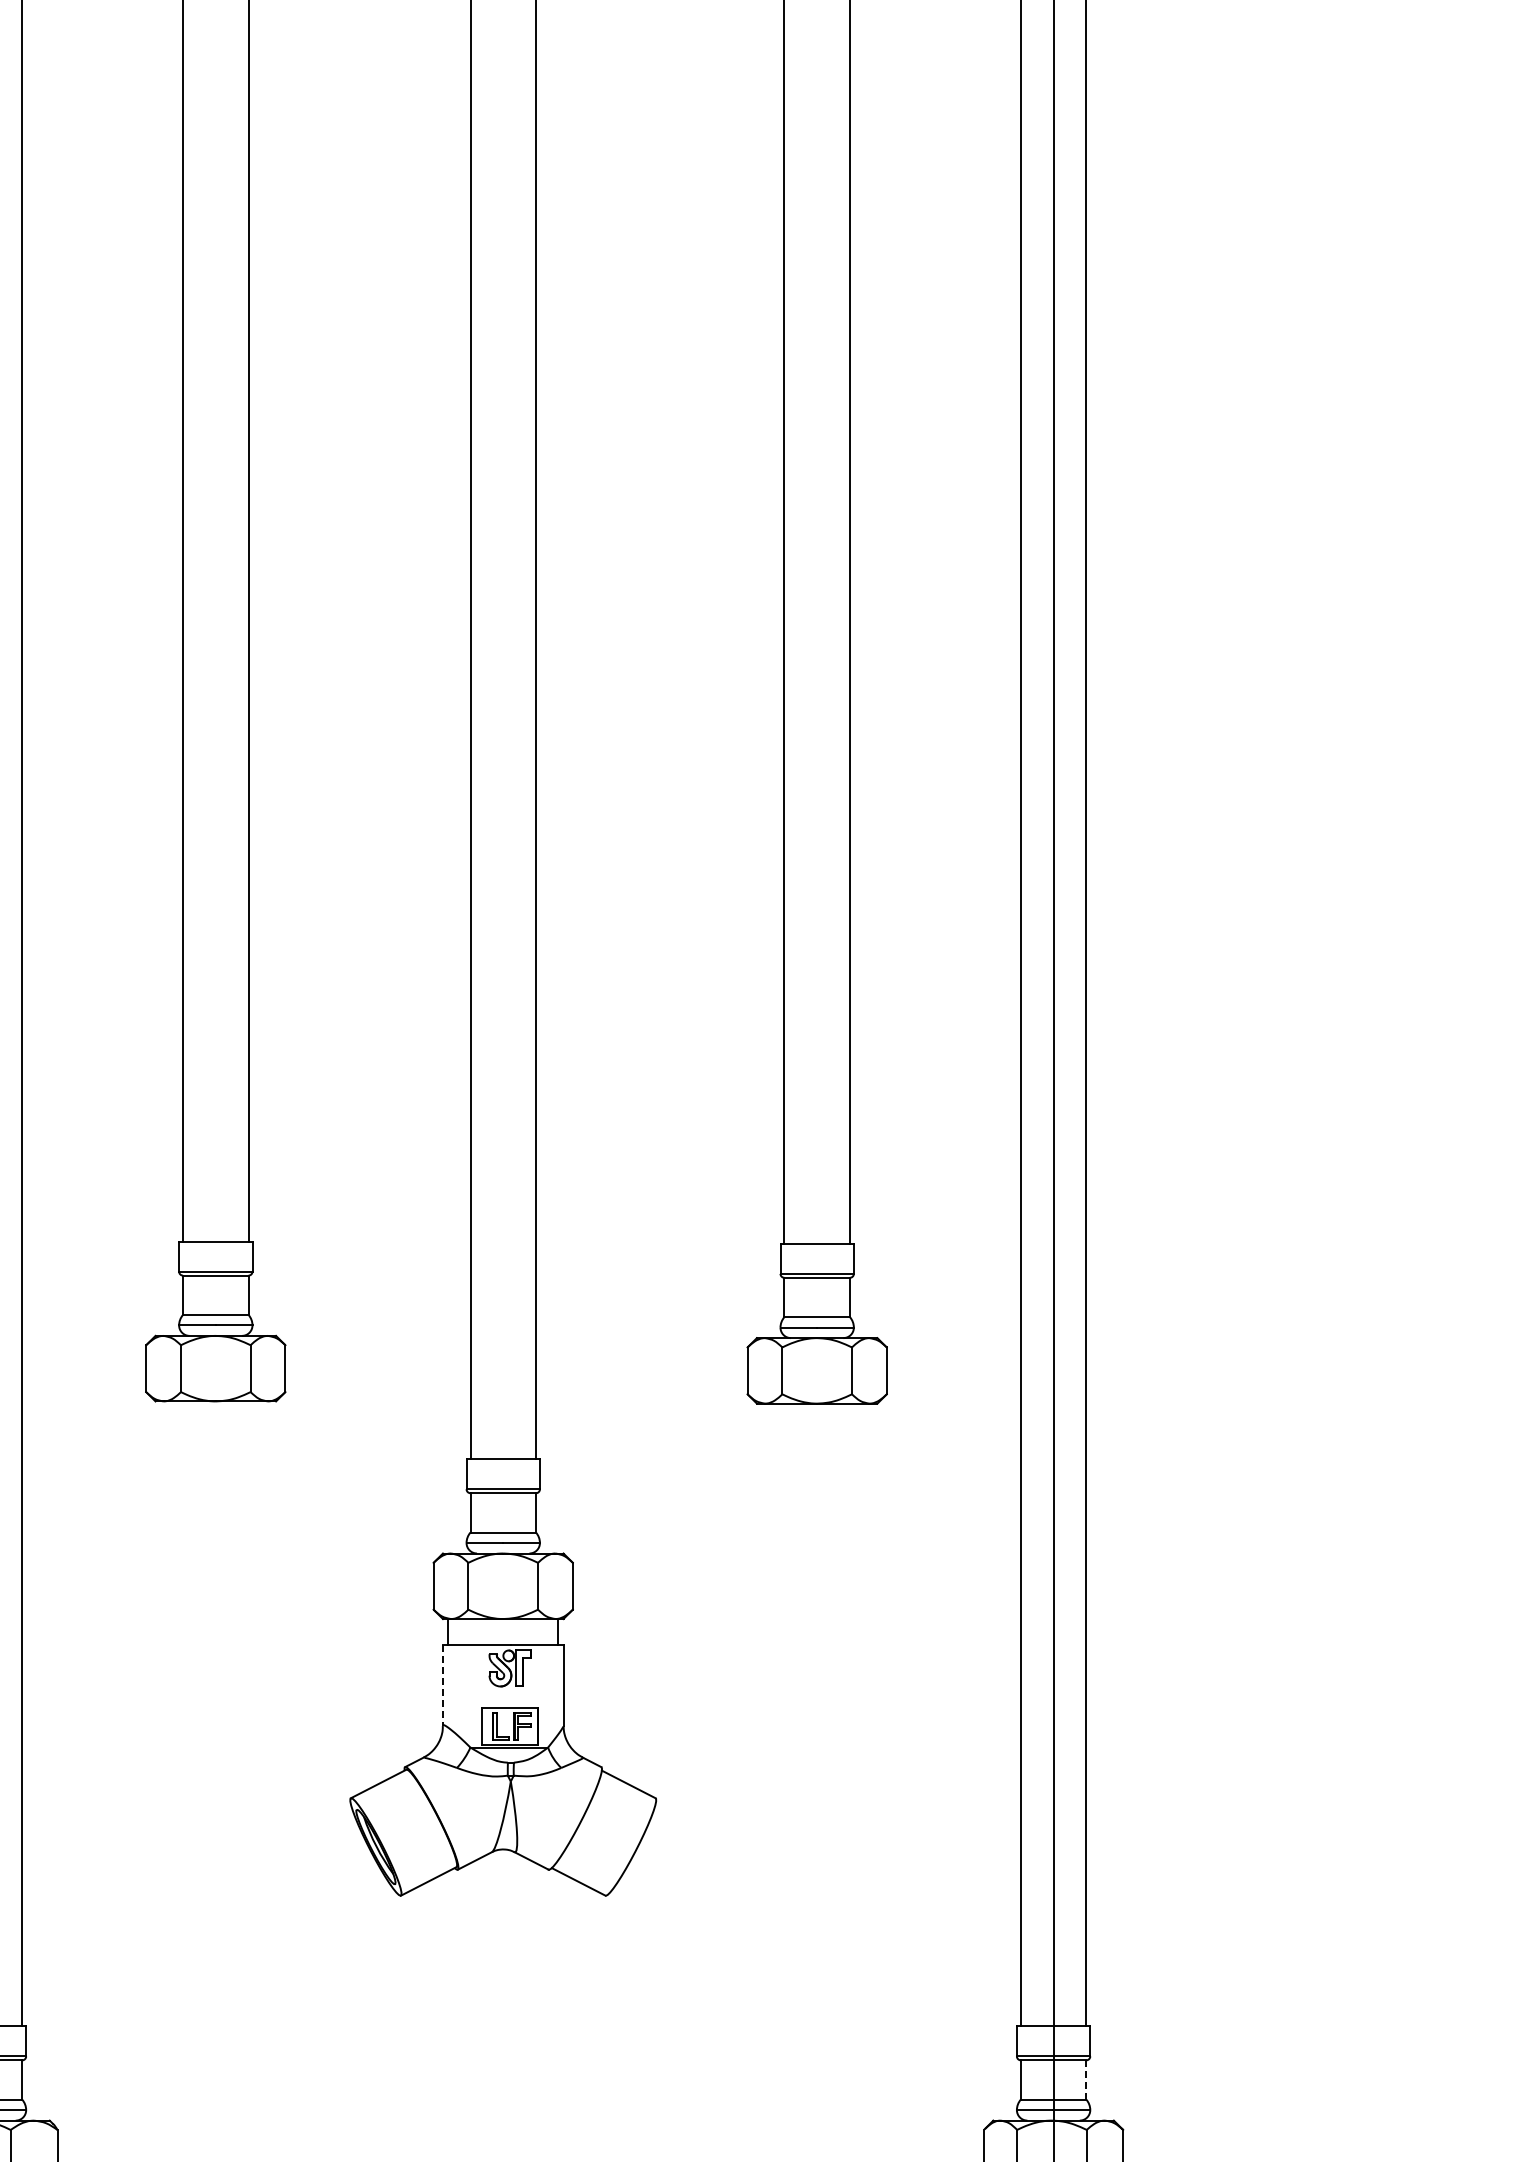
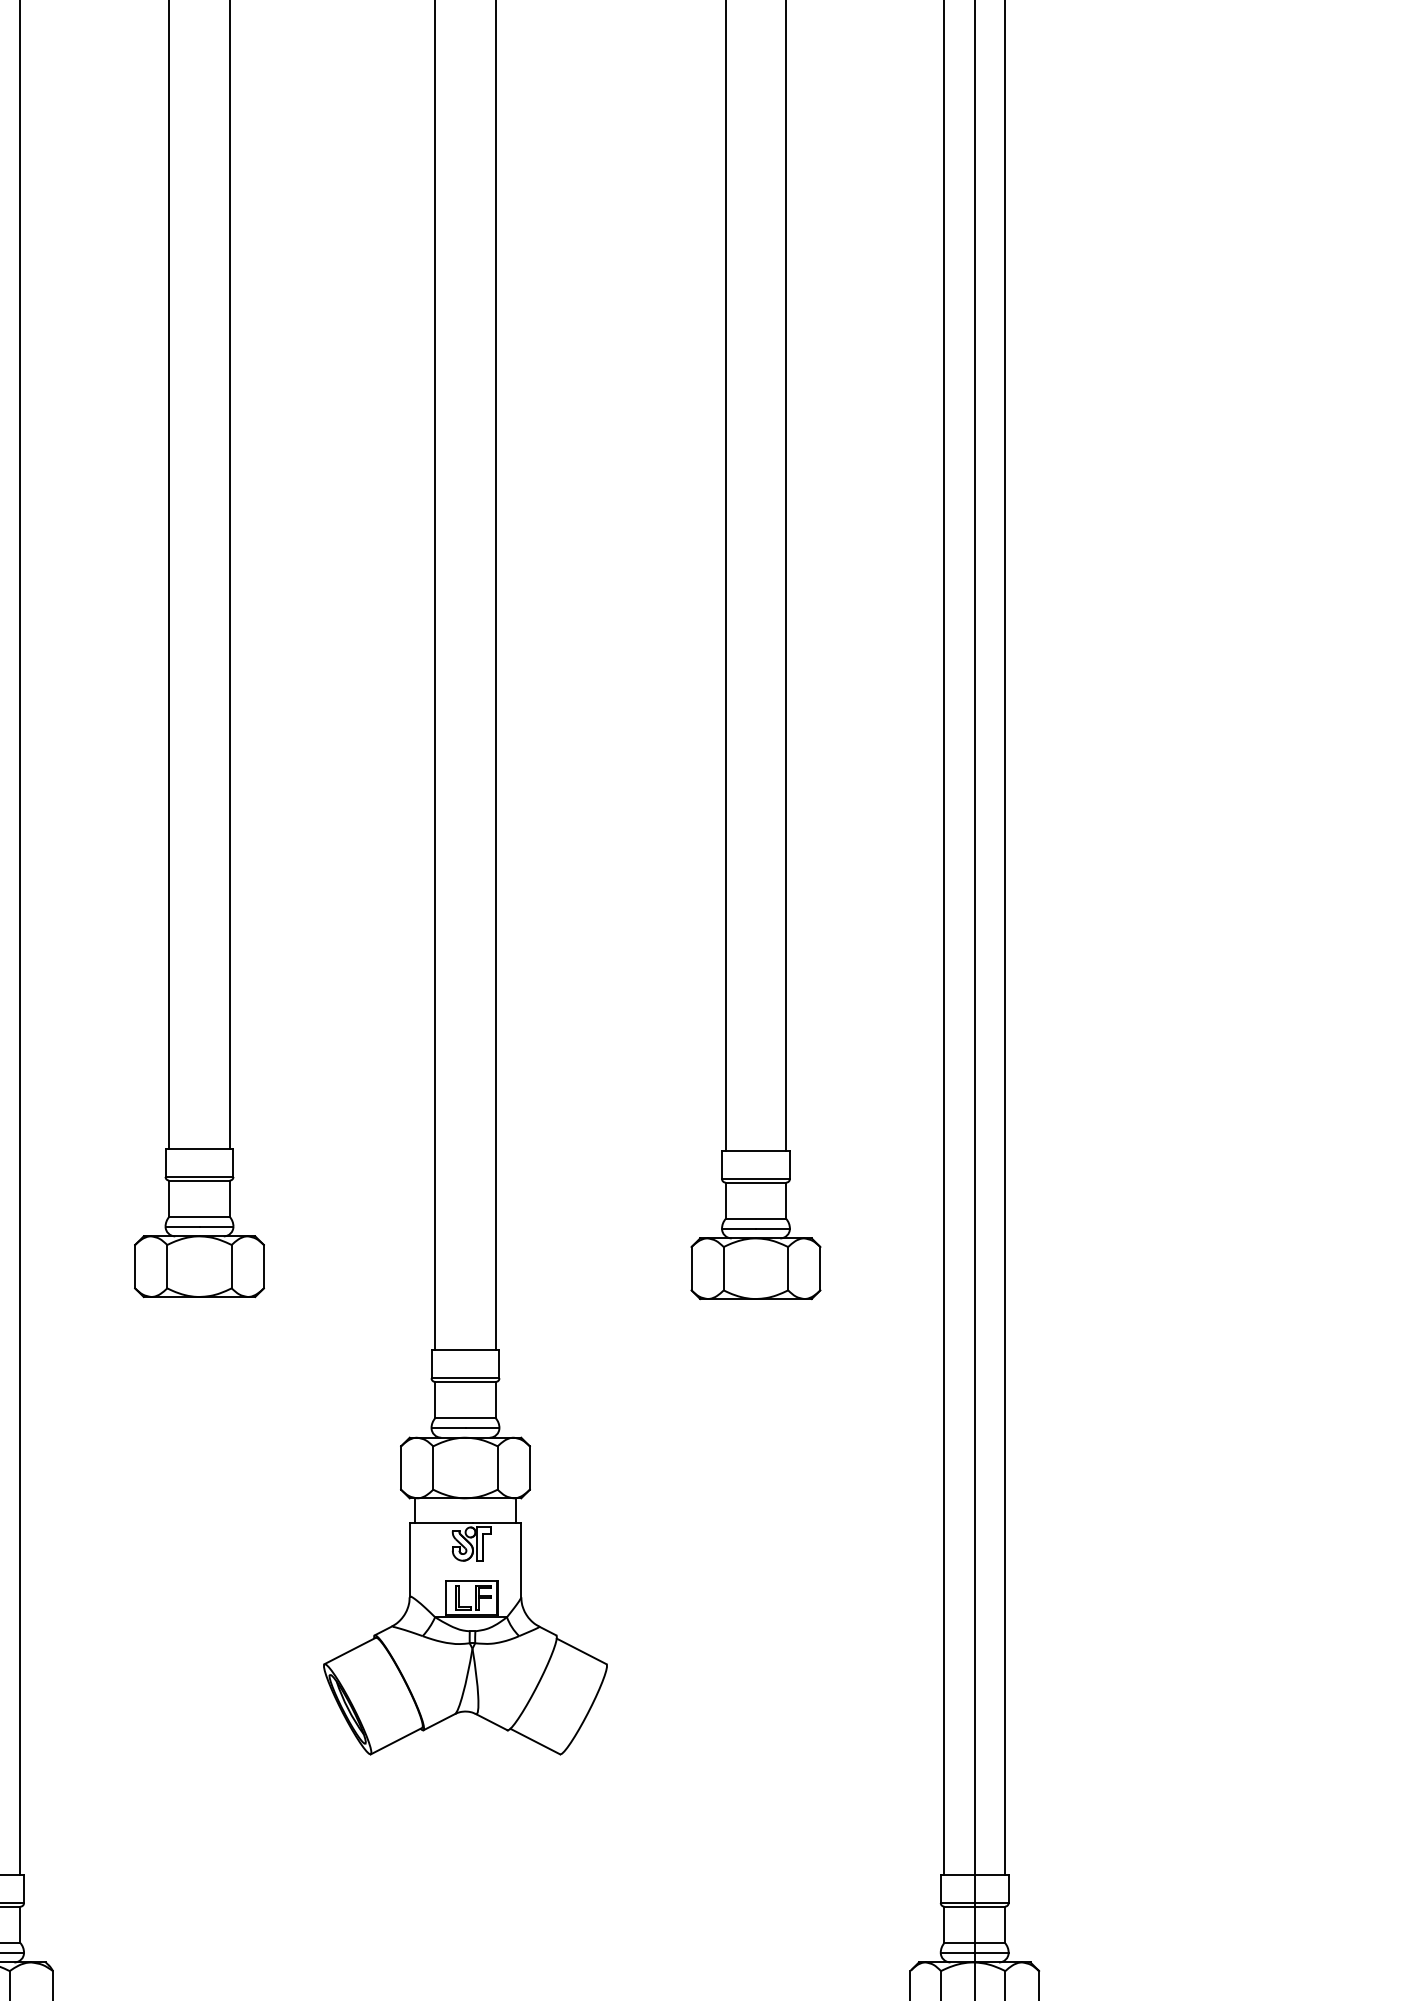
line: (442, 1686) -> (409, 1560), dashed -> solid
line: (1086, 2079) -> (1005, 1924), dashed -> solid

